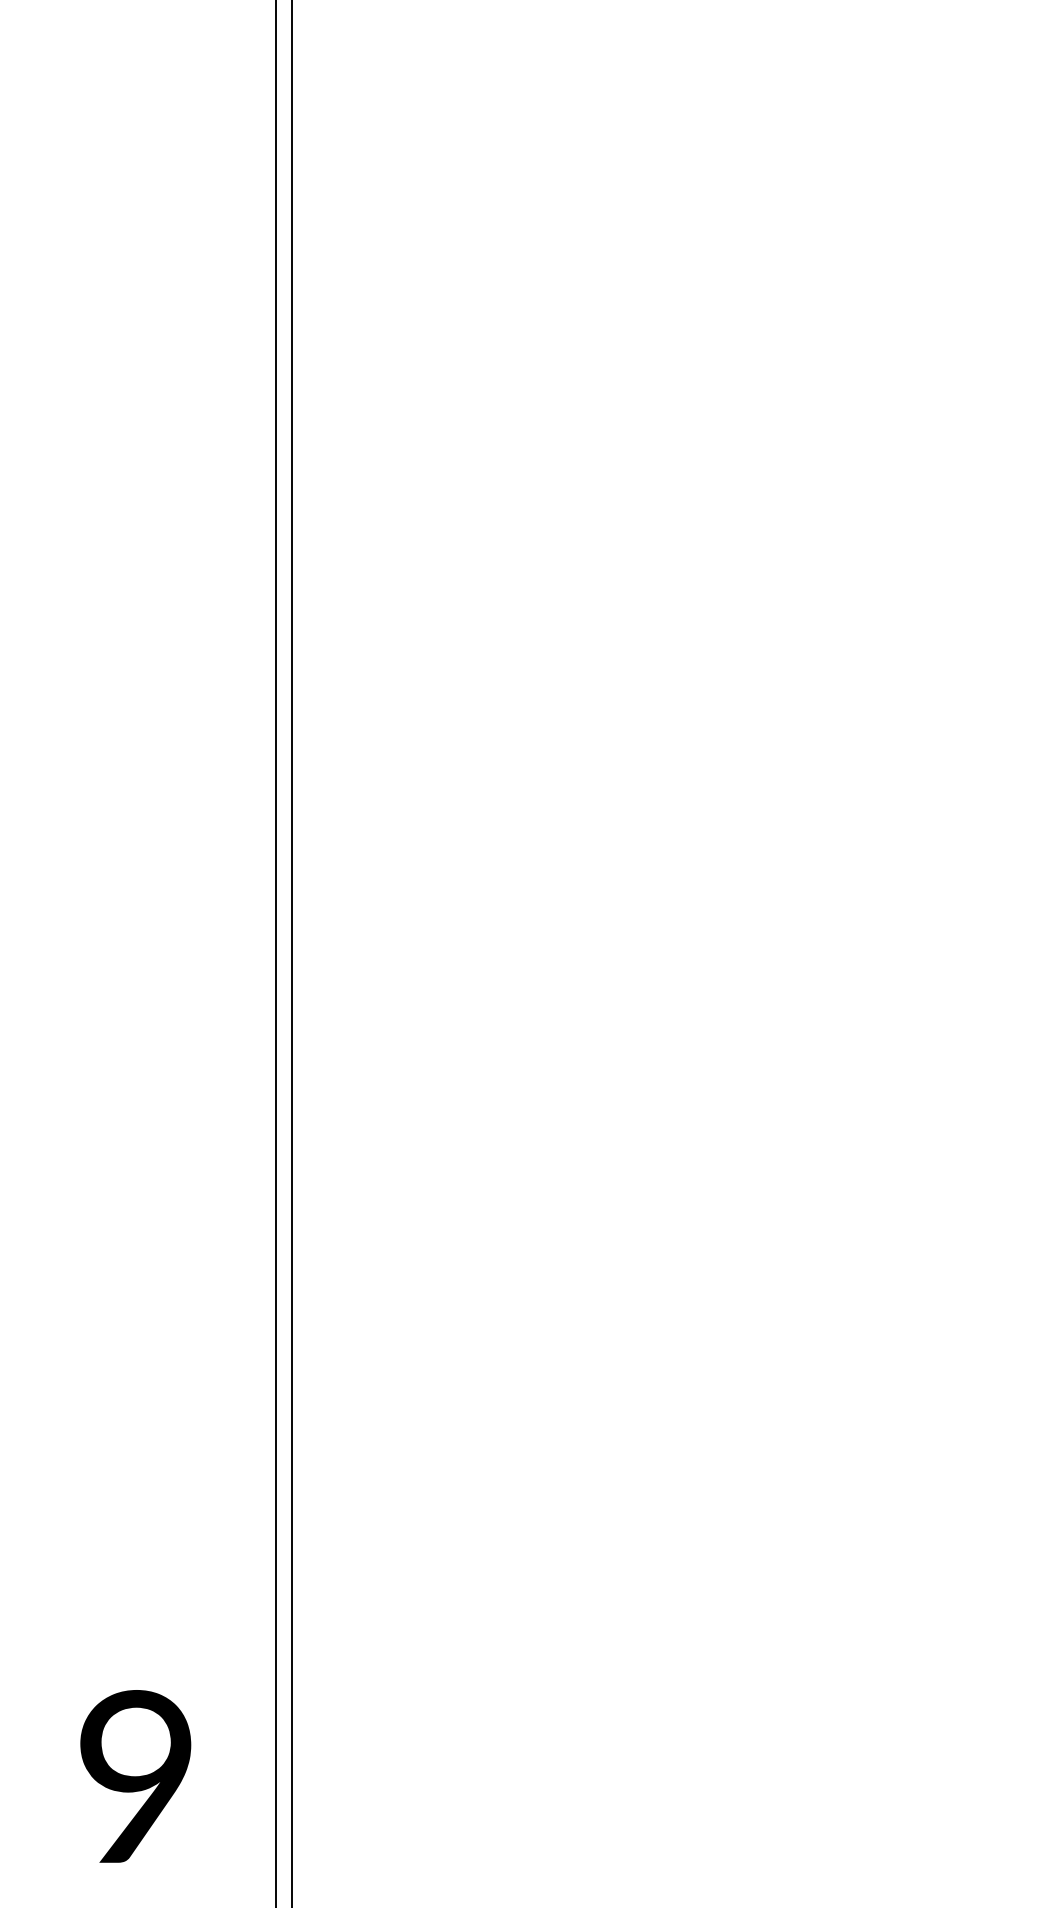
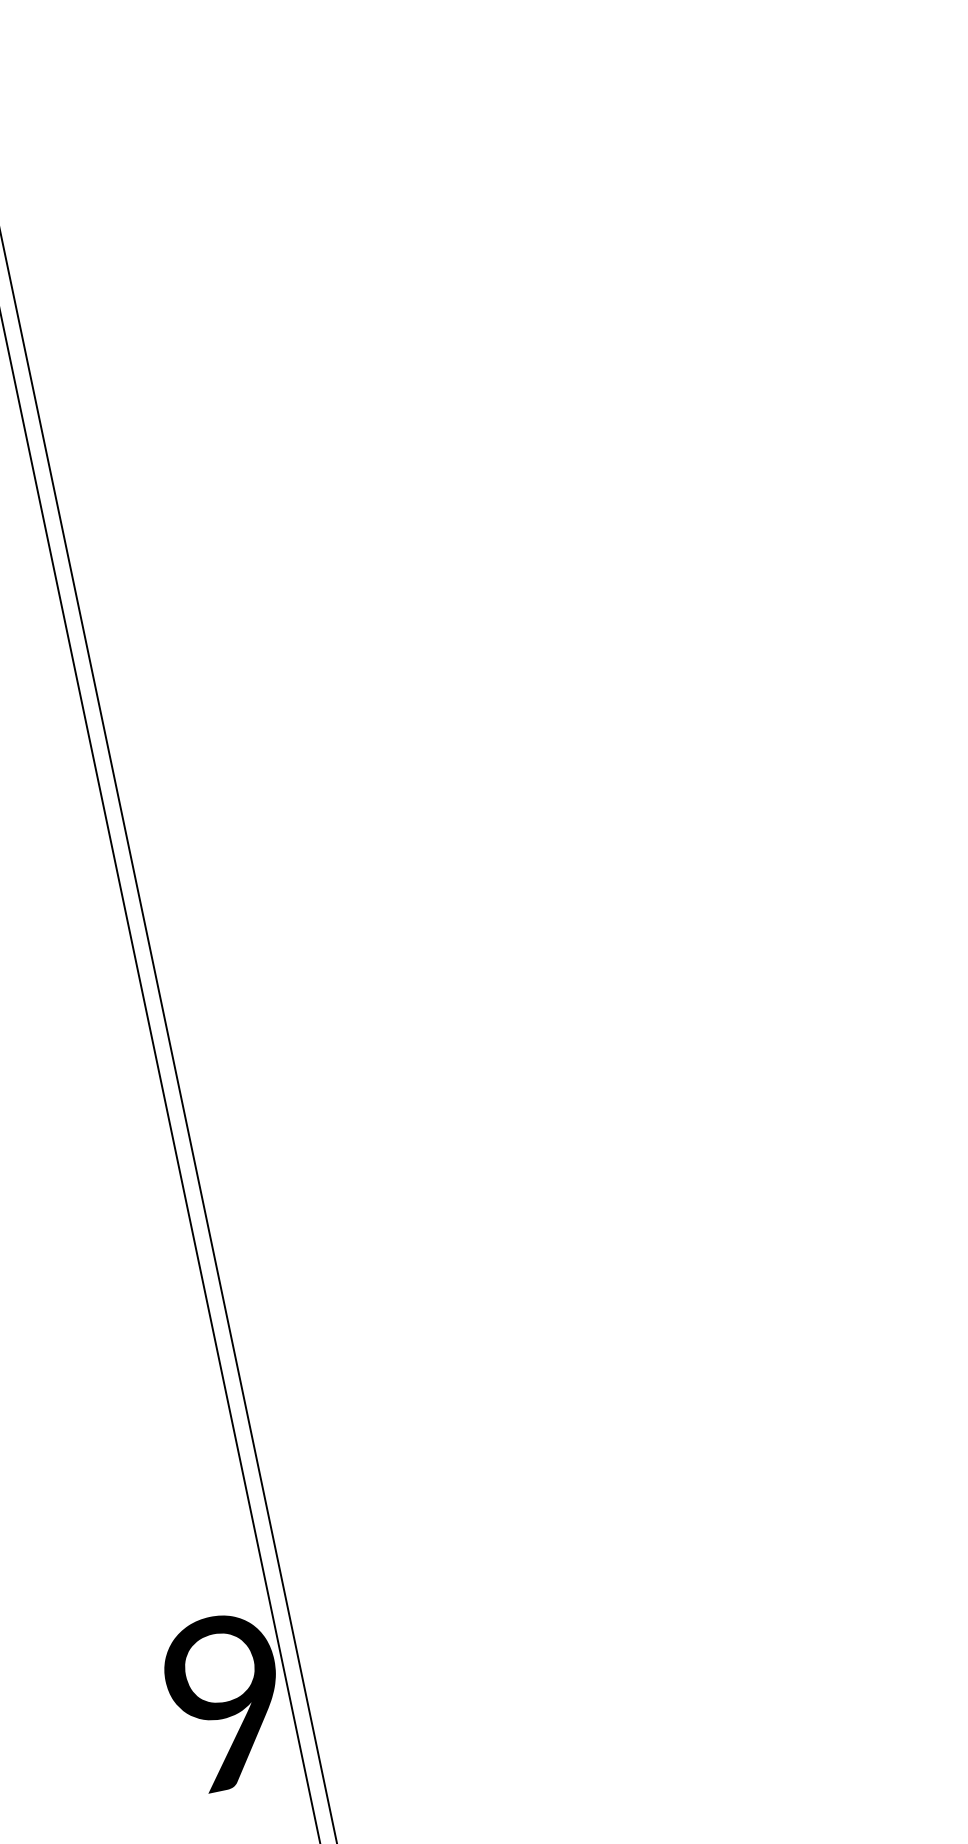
text: (135, 1776) -> (226, 1701), moved

